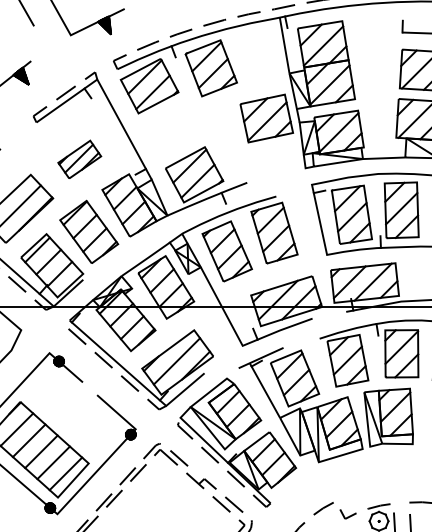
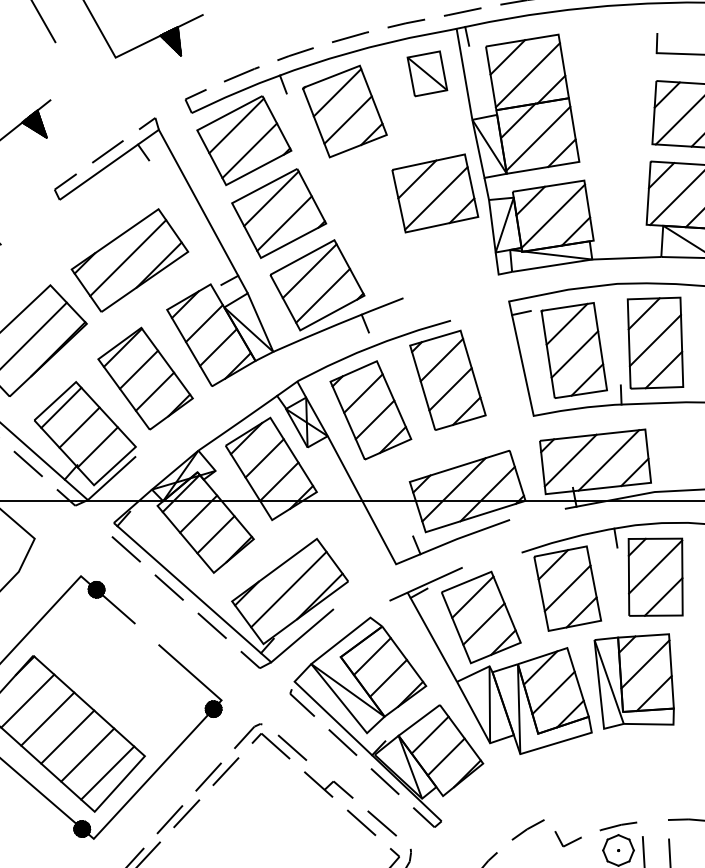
part: (261, 44) -> (426, 72), added
part: (170, 130) -> (278, 212), added
part: (79, 159) -> (129, 260), size x1.67

